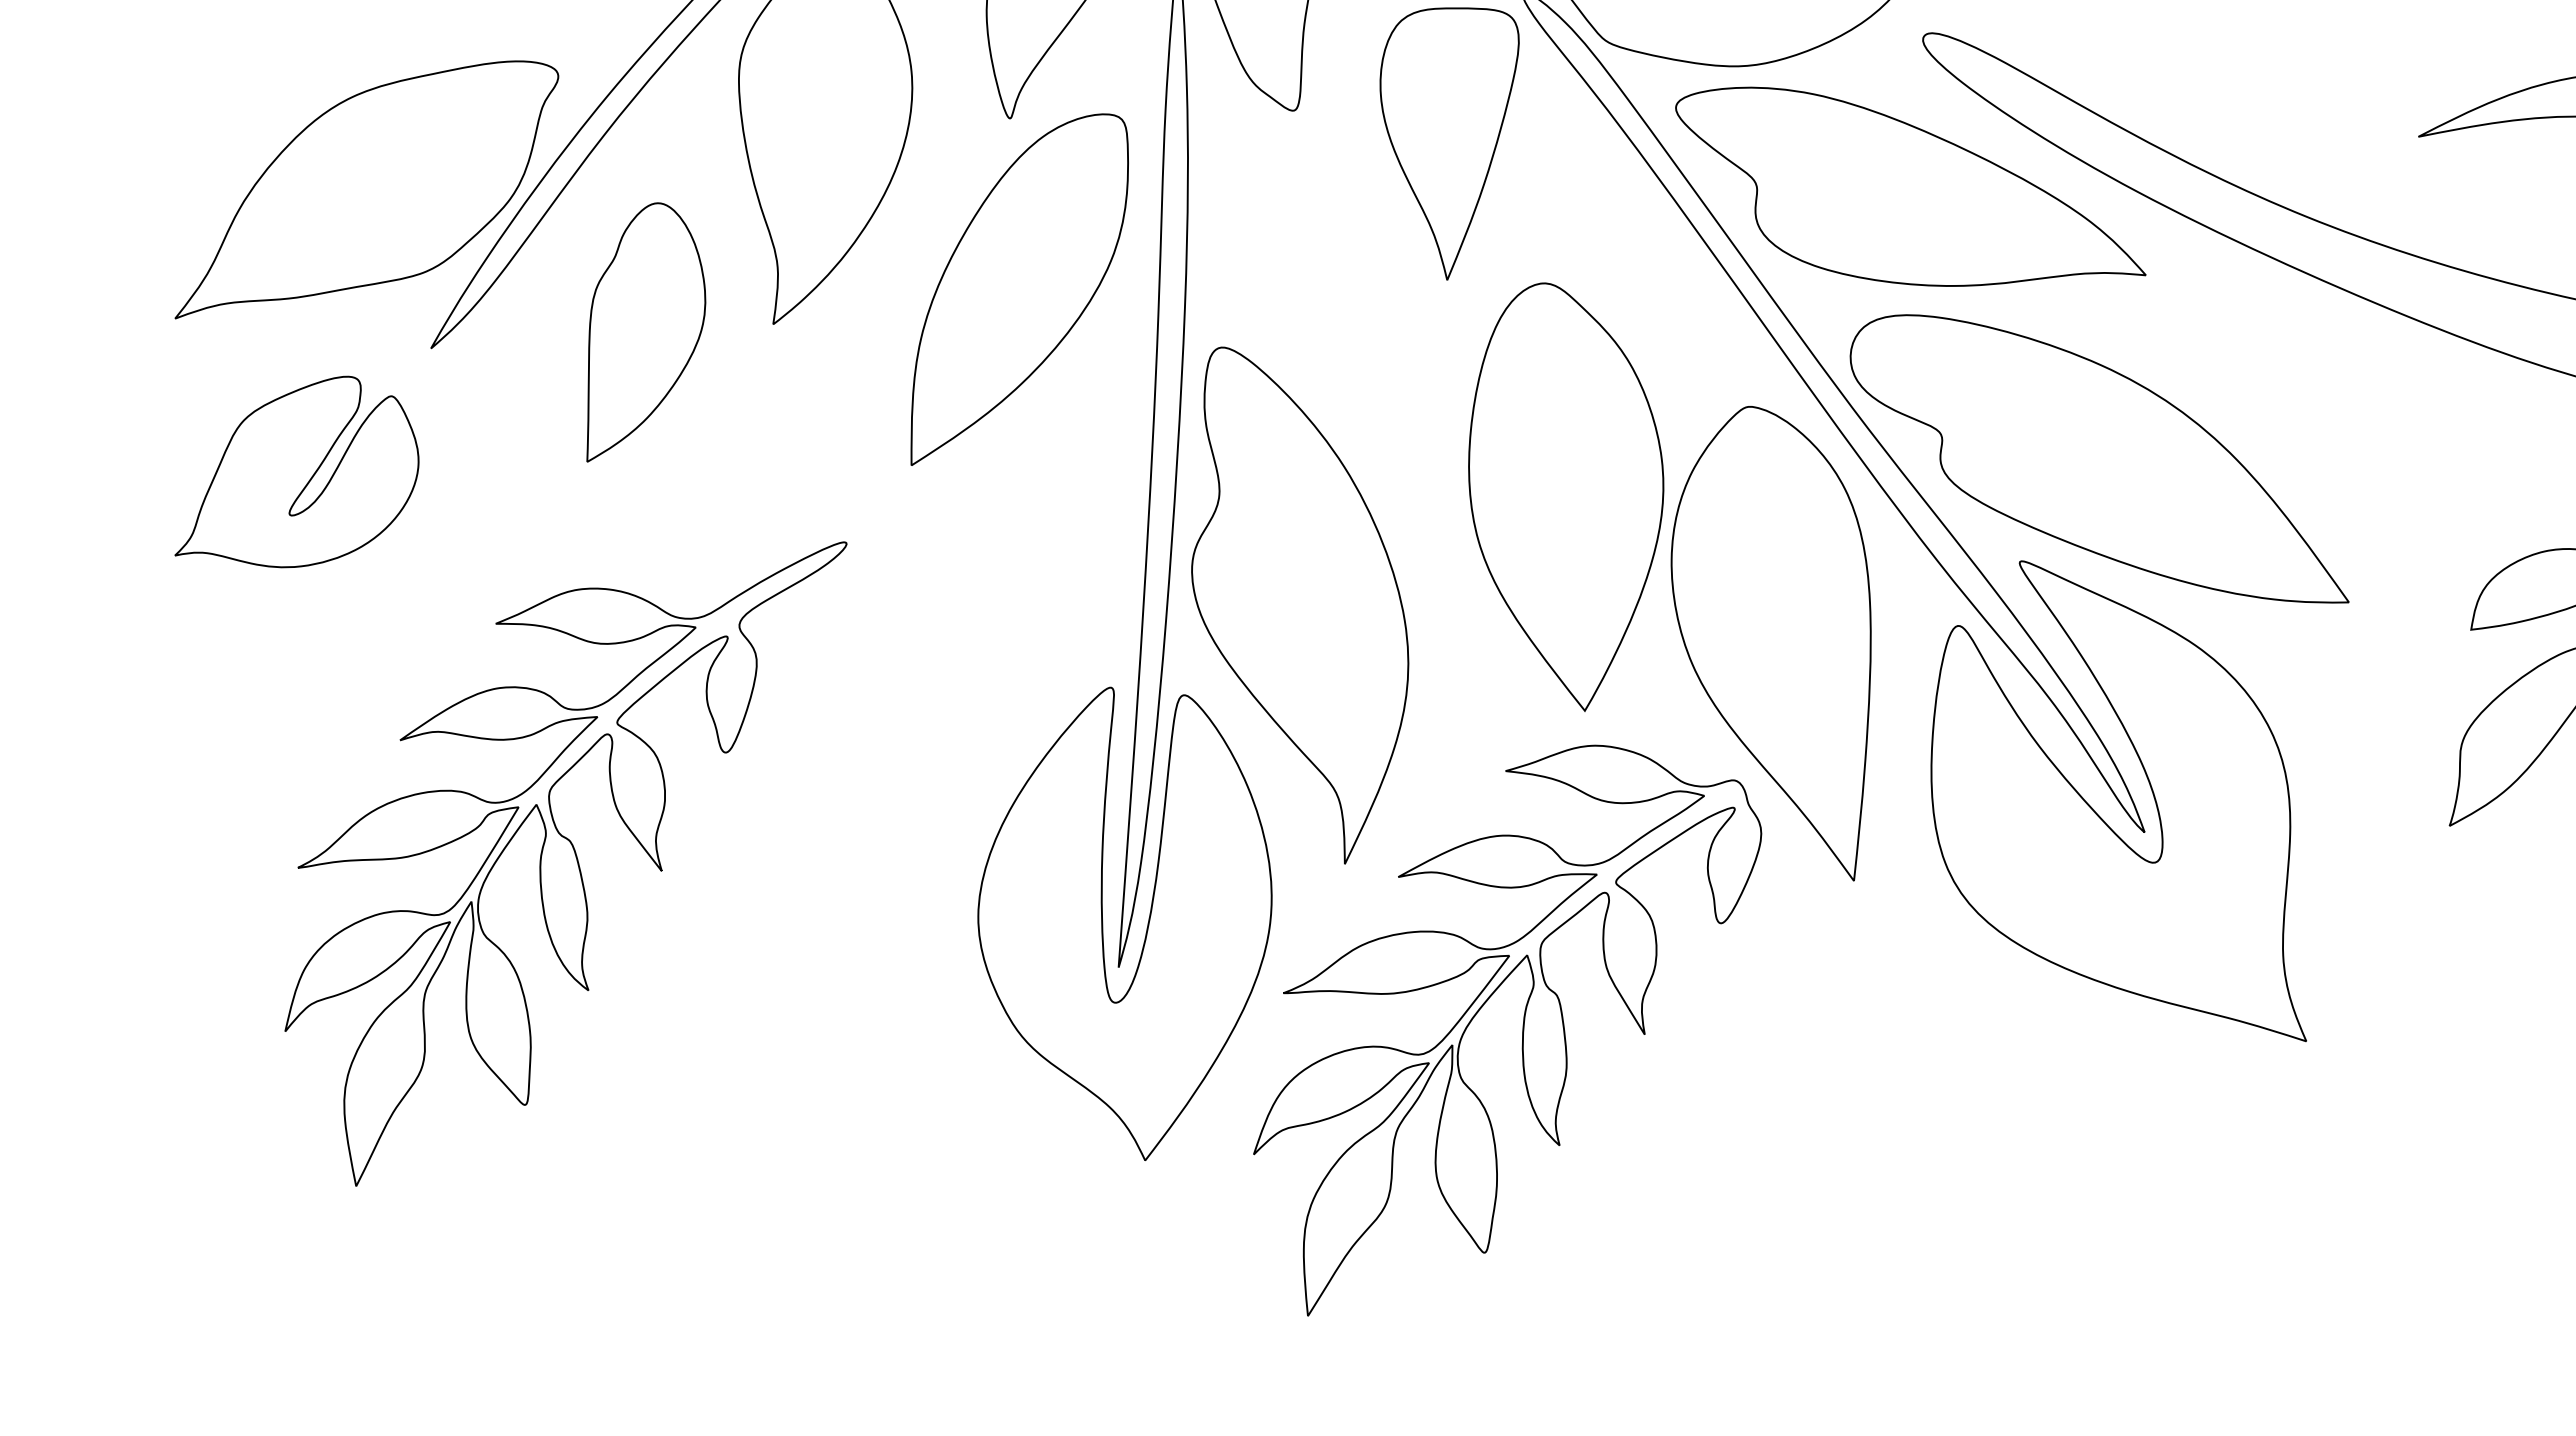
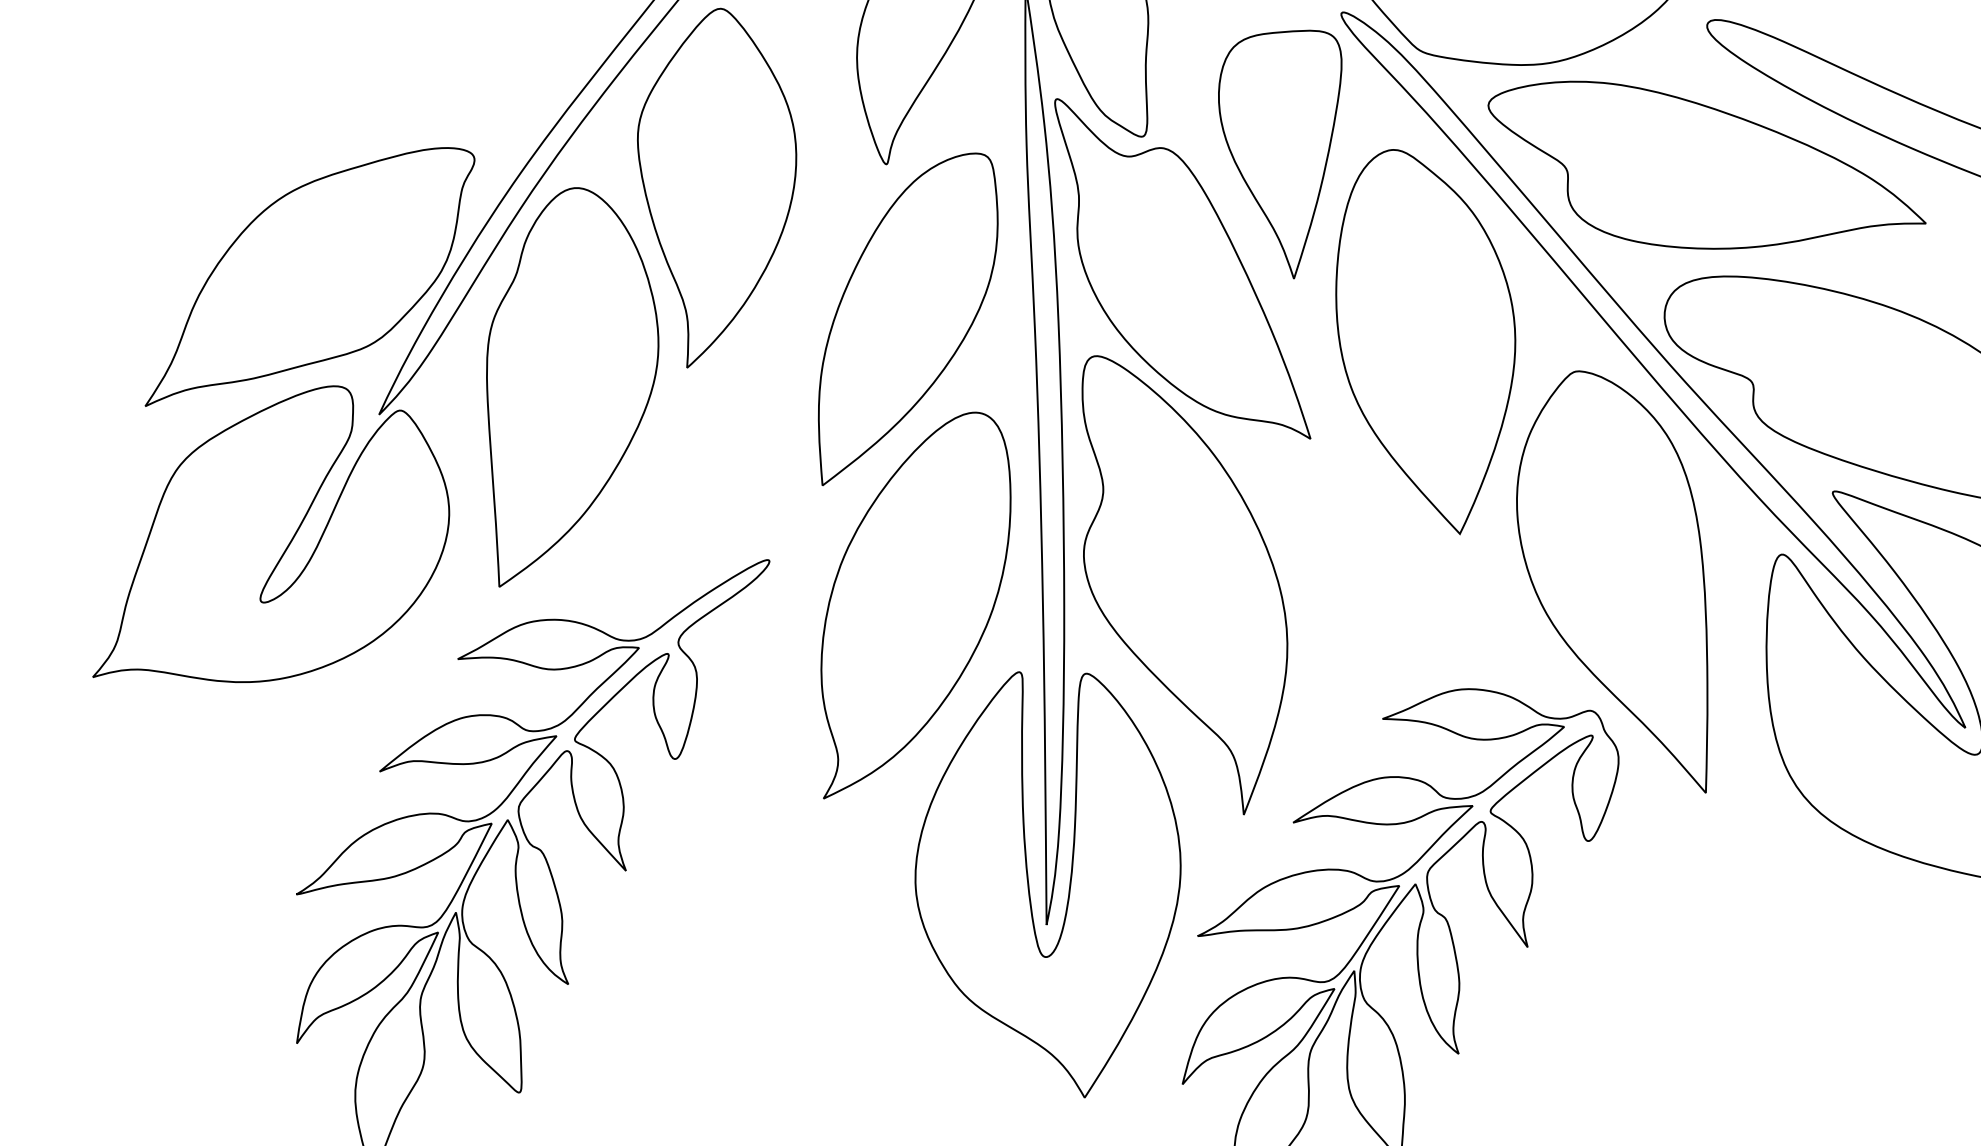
part: (1325, 259) -> (1182, 269), added
part: (646, 332) -> (572, 384), size x1.67
part: (296, 471) -> (266, 535), size x1.67
part: (1566, 496) -> (1427, 341), moved
part: (1001, 603) -> (914, 603), added

